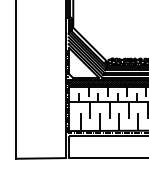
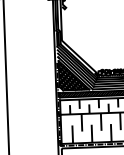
hatch: (83, 62) -> (73, 74), added

